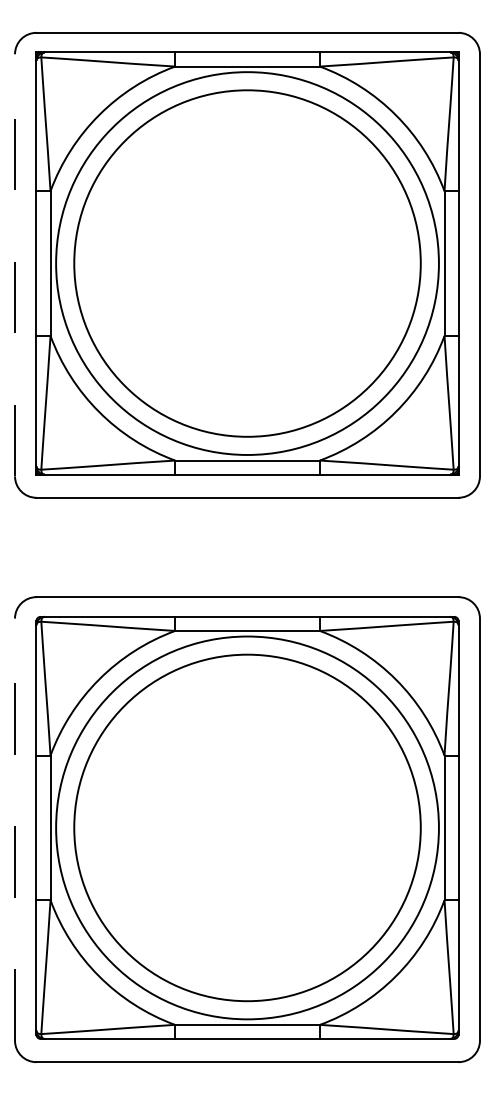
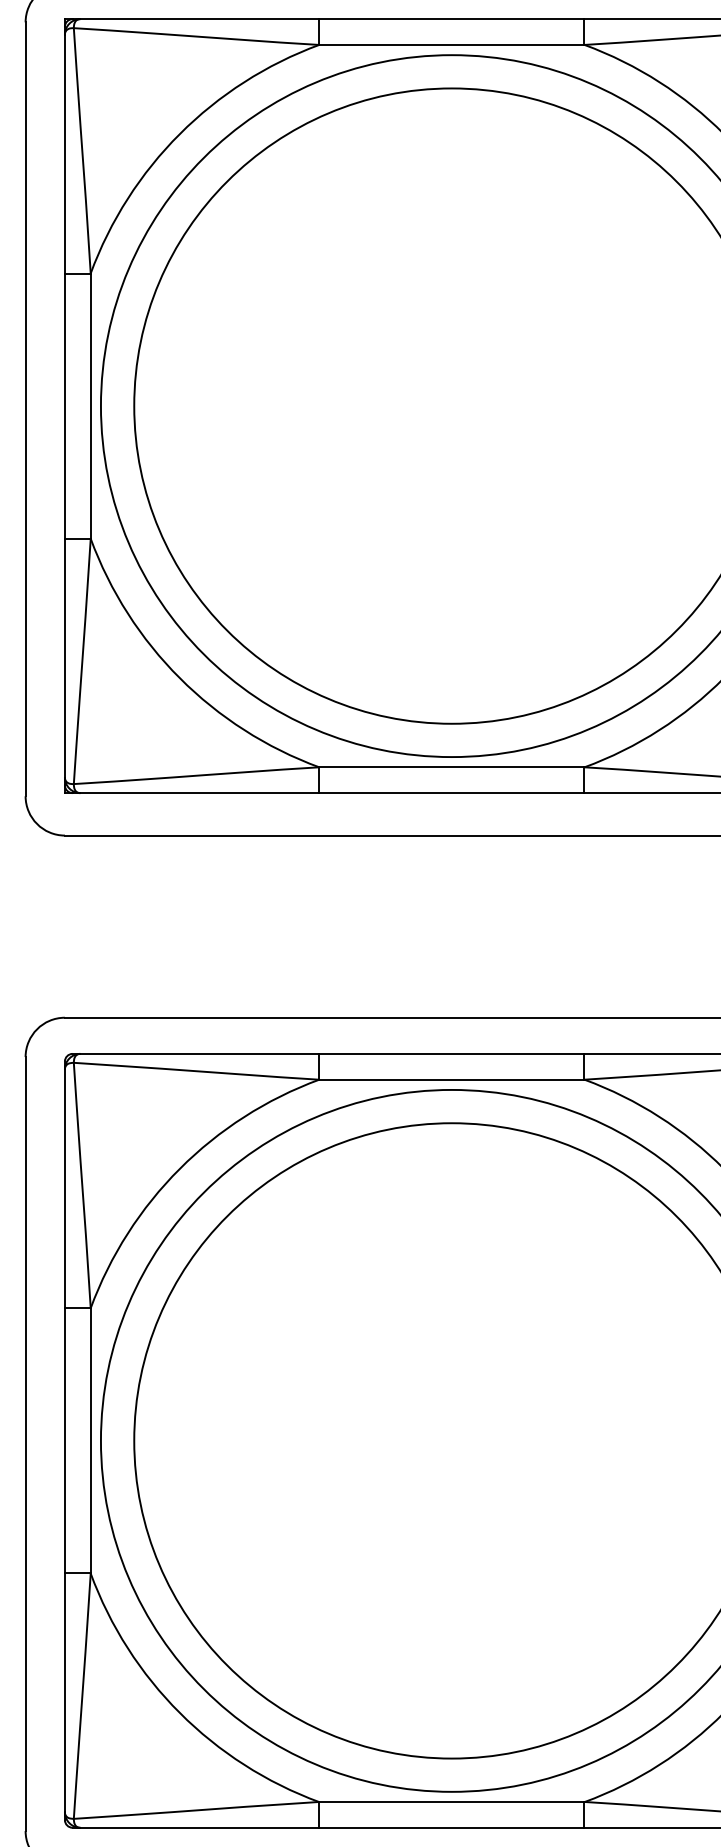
line: (15, 264) -> (26, 407), dashed -> solid
line: (15, 829) -> (26, 1443), dashed -> solid

